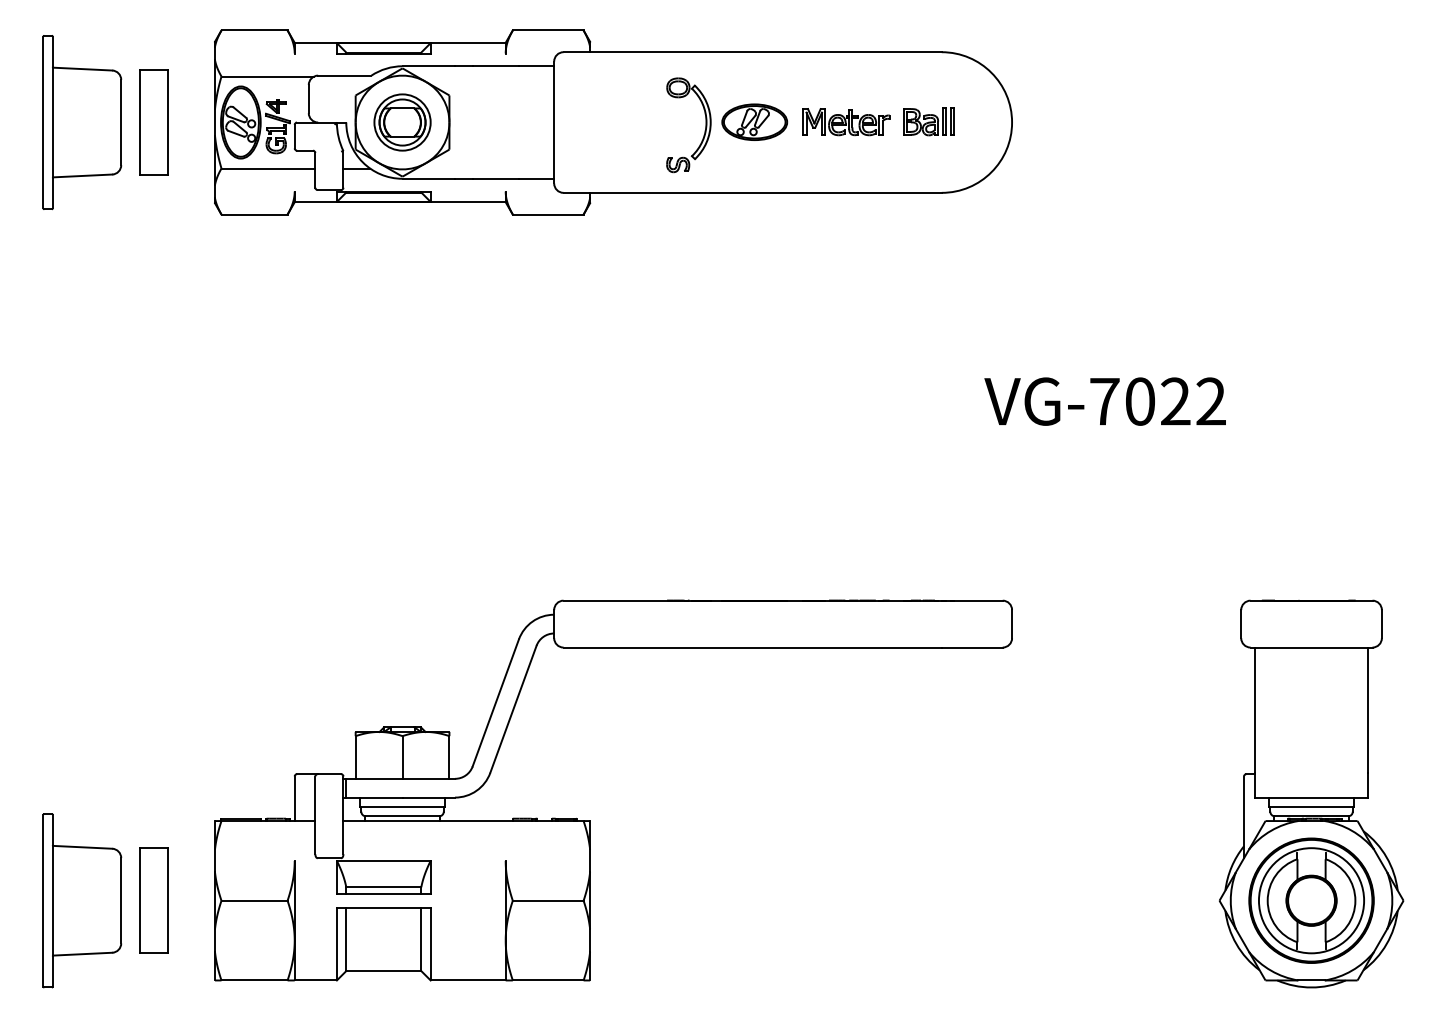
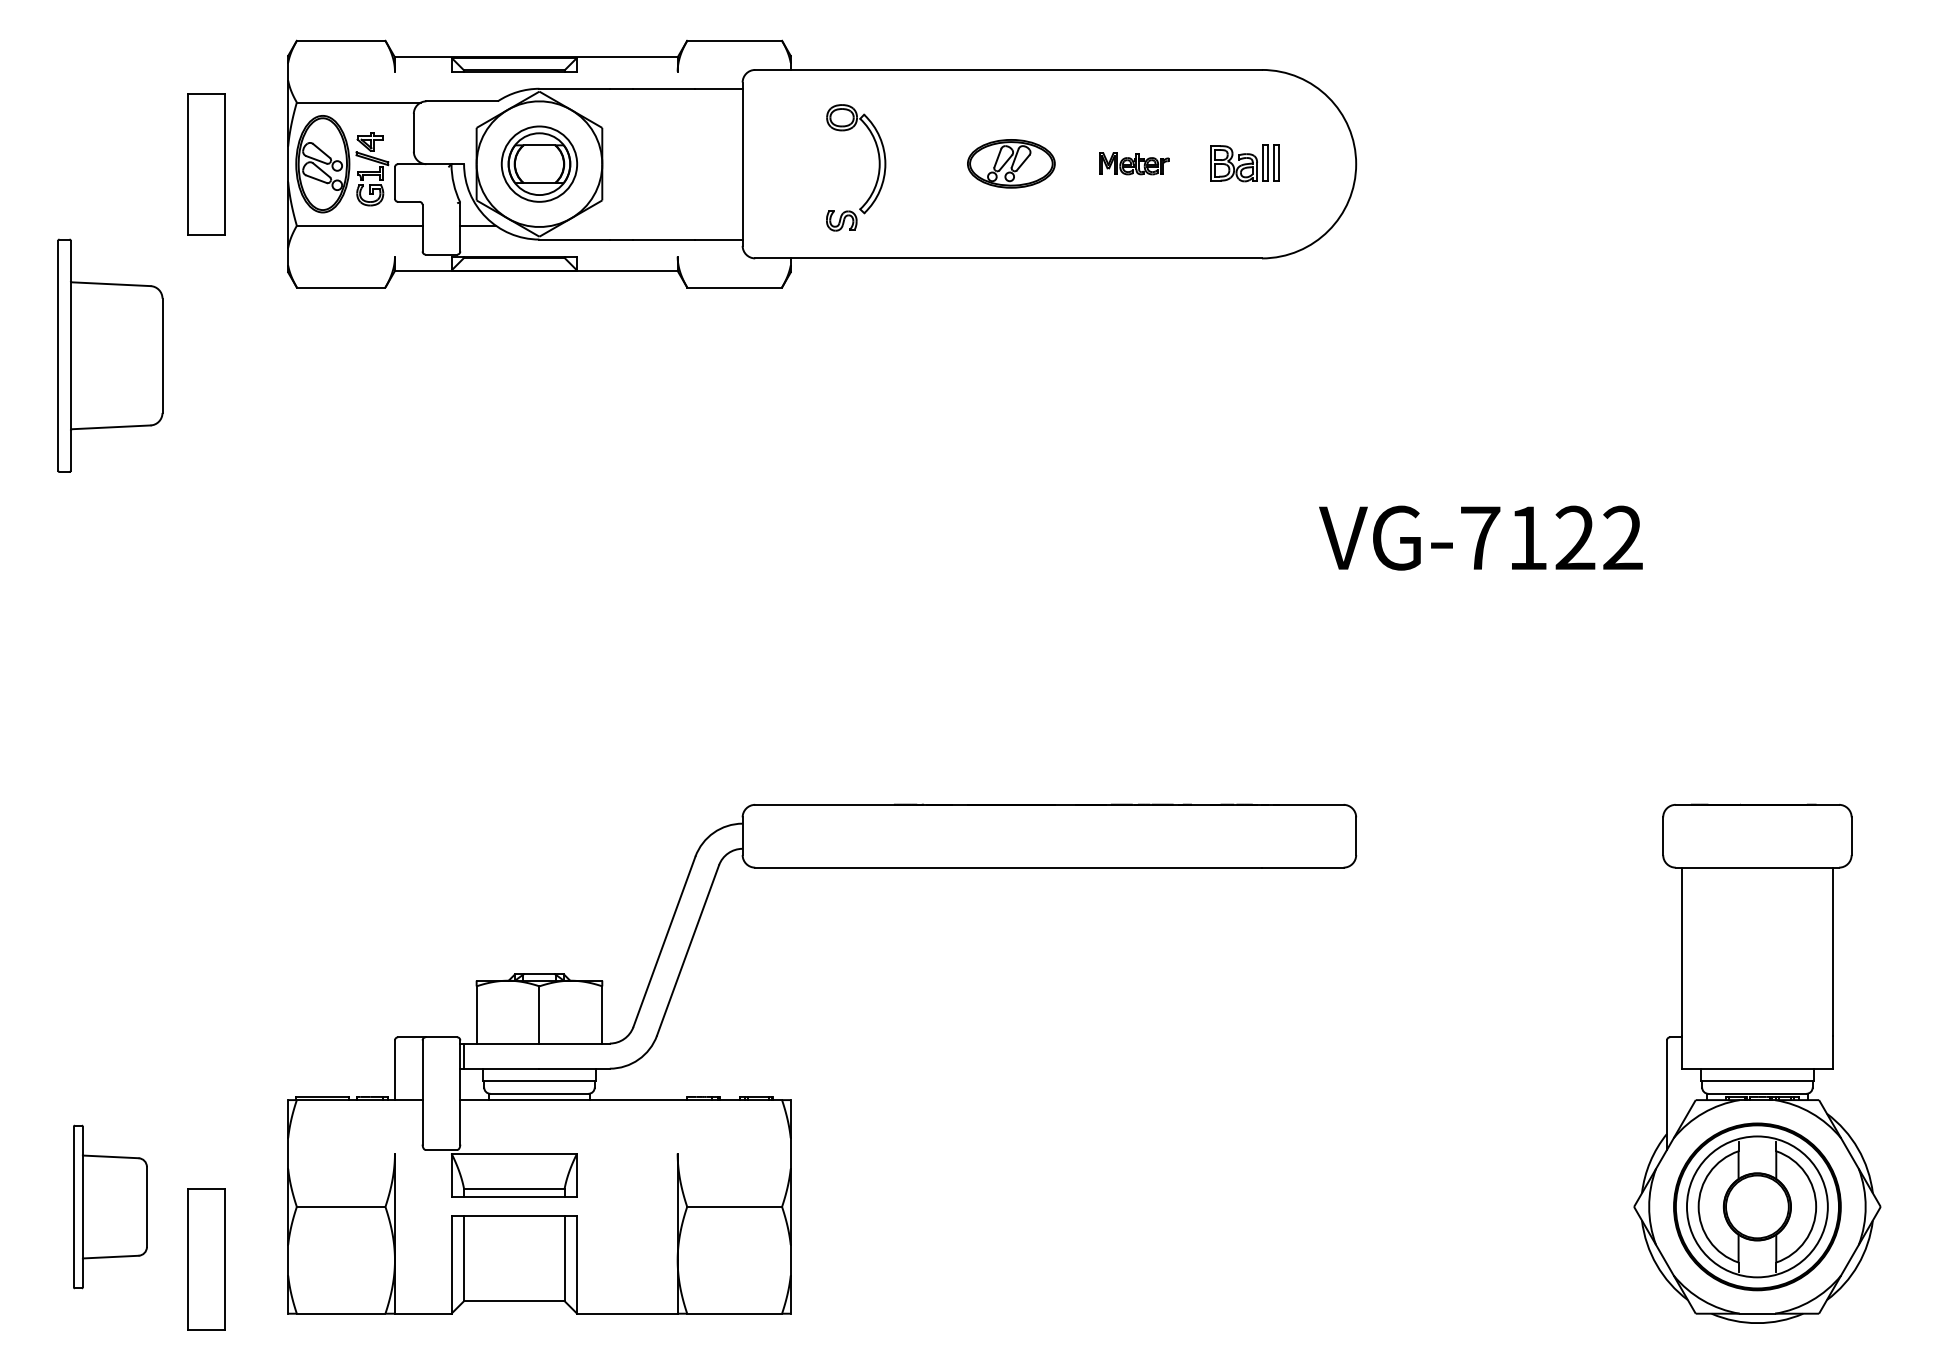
part: (82, 122) -> (110, 355), moved
part: (846, 122) -> (1134, 164), size x0.6
part: (704, 130) -> (877, 174), moved
text: (1140, 401) -> (1528, 537), VG-7022 -> VG-7122
part: (82, 900) -> (110, 1206), size x0.7
part: (153, 900) -> (205, 1258), moved

